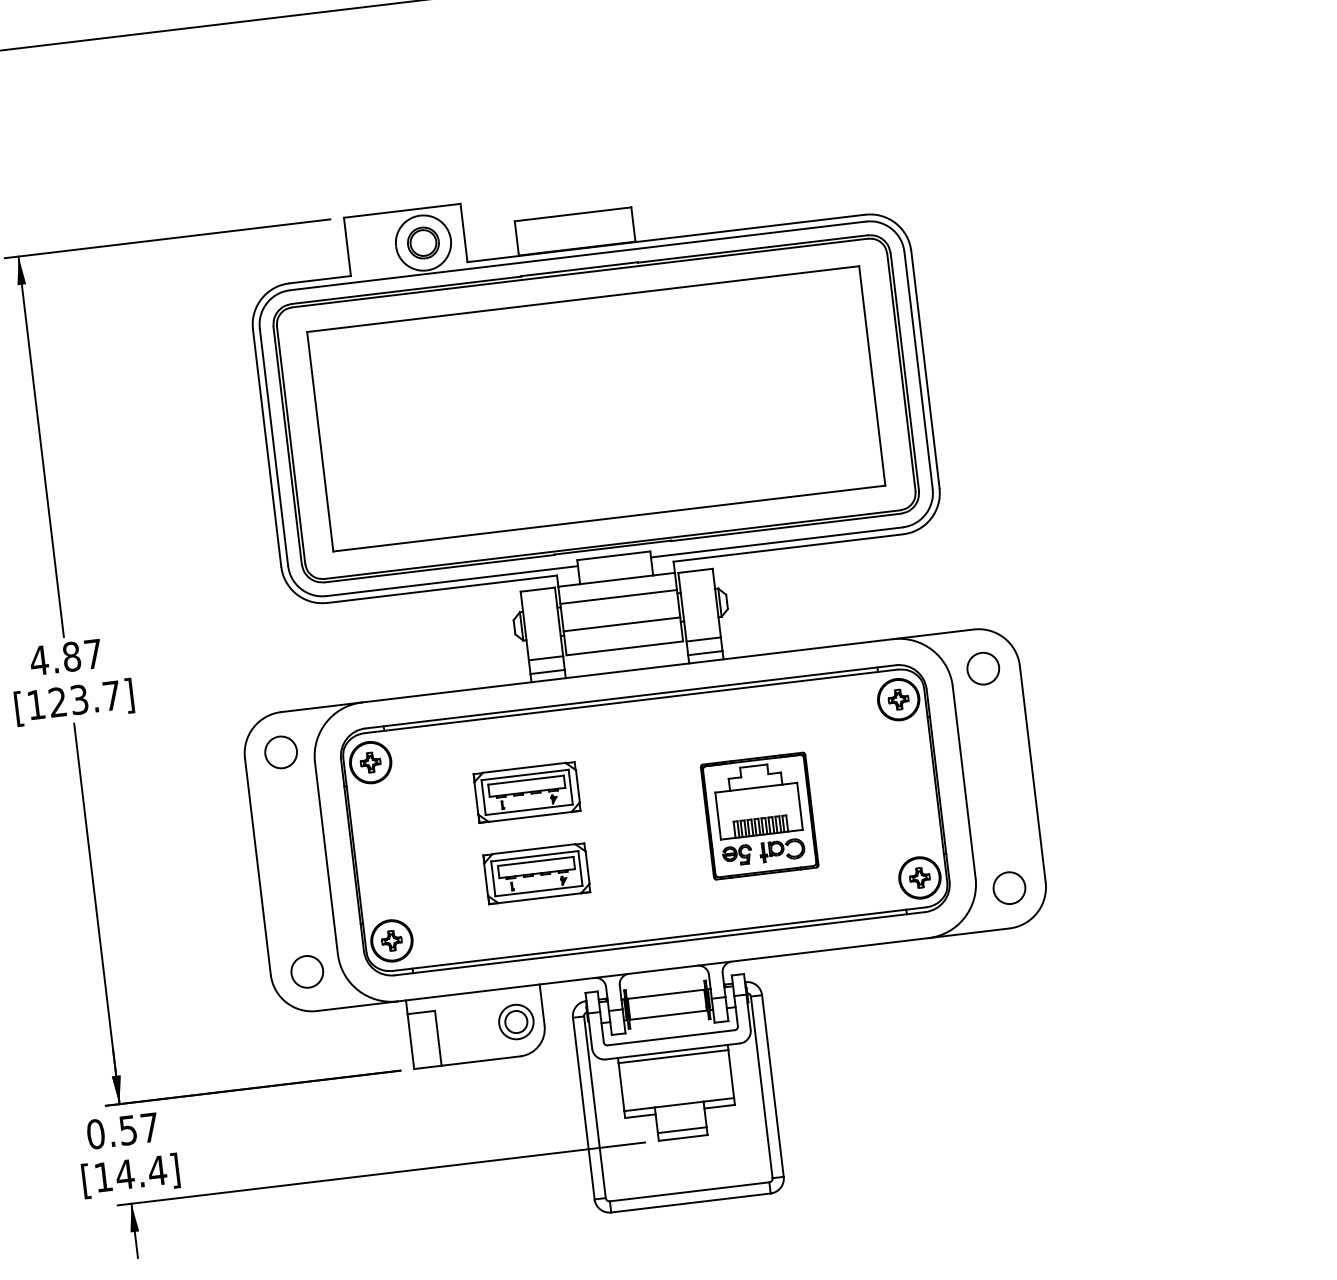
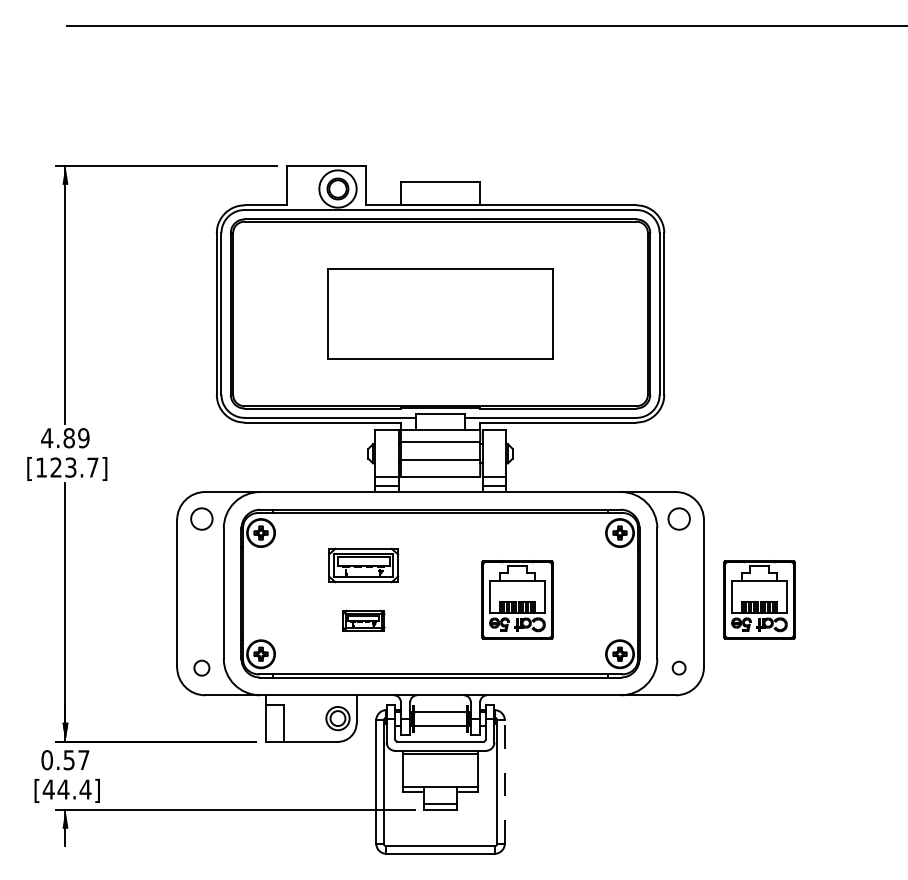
part: (596, 408) -> (440, 313), size x0.6
text: (92, 654) -> (83, 438), 4.87 -> 4.89
part: (1115, 772) -> (759, 599), added
part: (536, 873) -> (363, 620), size x0.6
circle: (1008, 887) -> (678, 667), size x0.6
circle: (306, 970) -> (201, 667), size x0.7
line: (772, 1085) -> (504, 781), solid -> dashed
text: (102, 1177) -> (48, 789), [14.4] -> [44.4]

